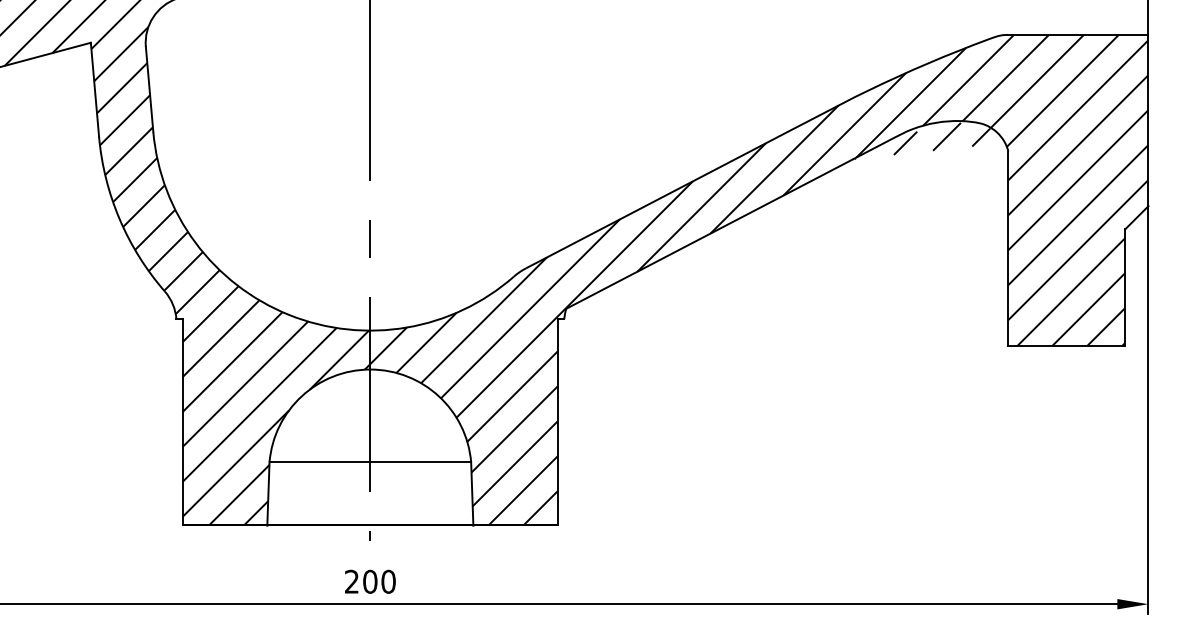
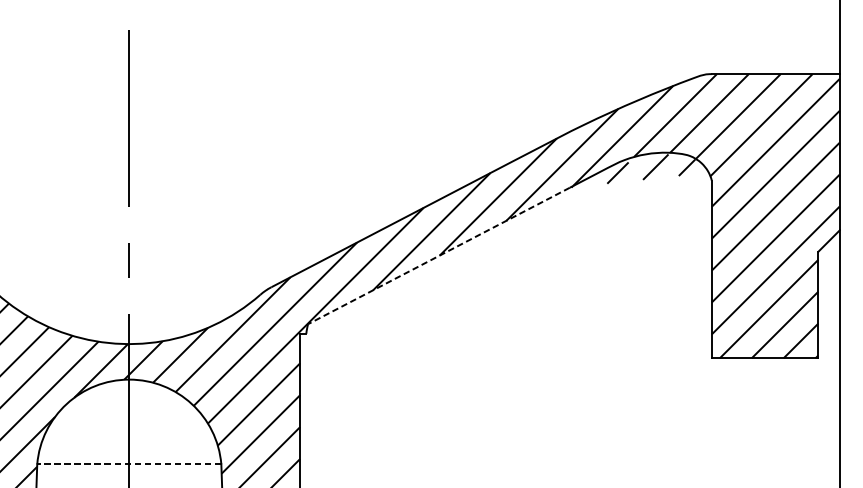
line: (709, 234) -> (438, 256), solid -> dashed
line: (370, 462) -> (129, 464), solid -> dashed

